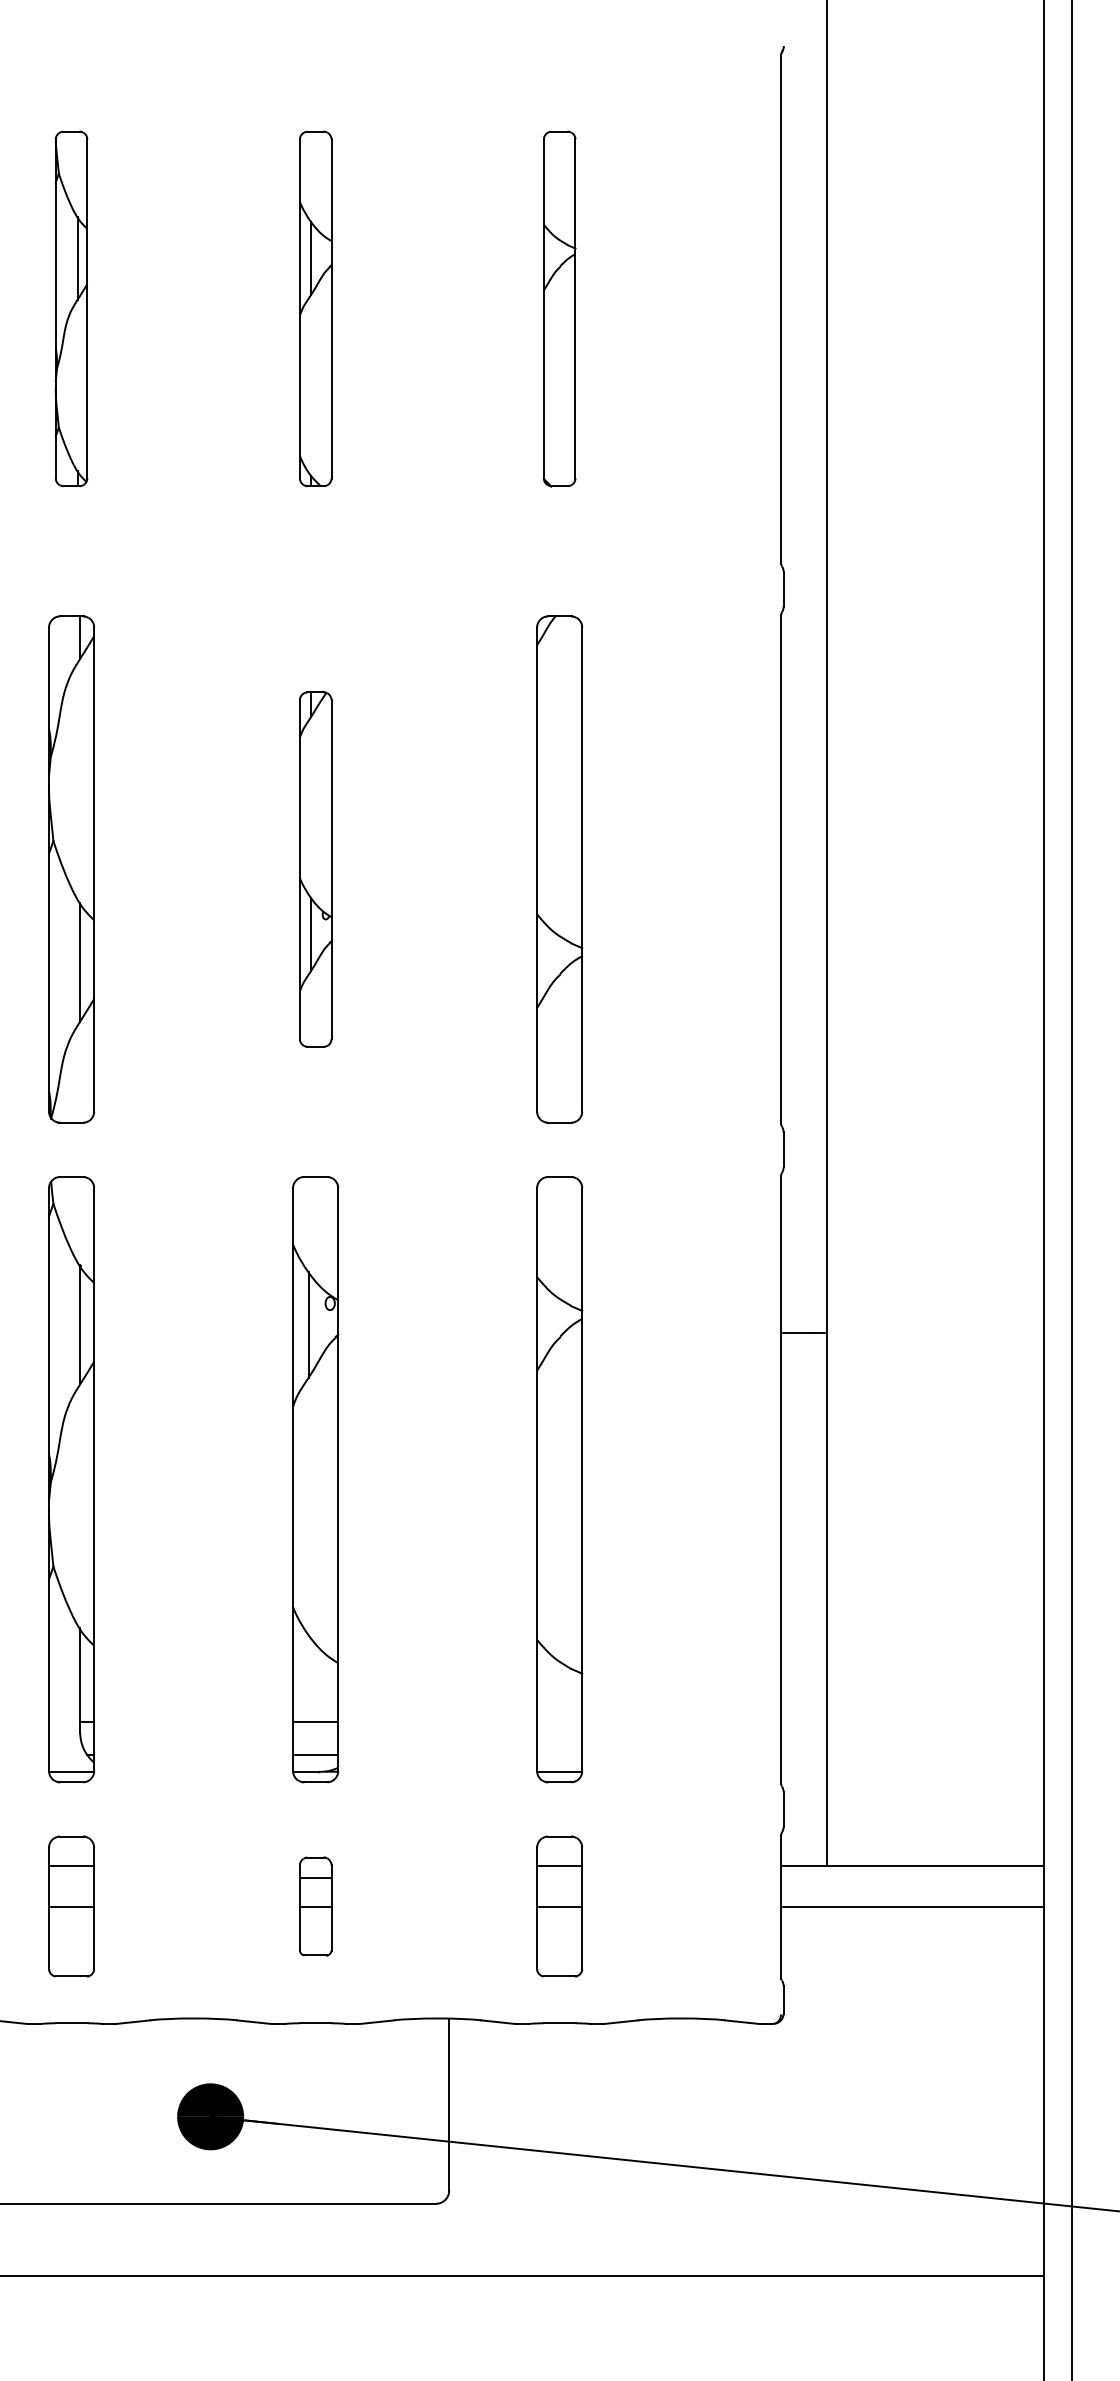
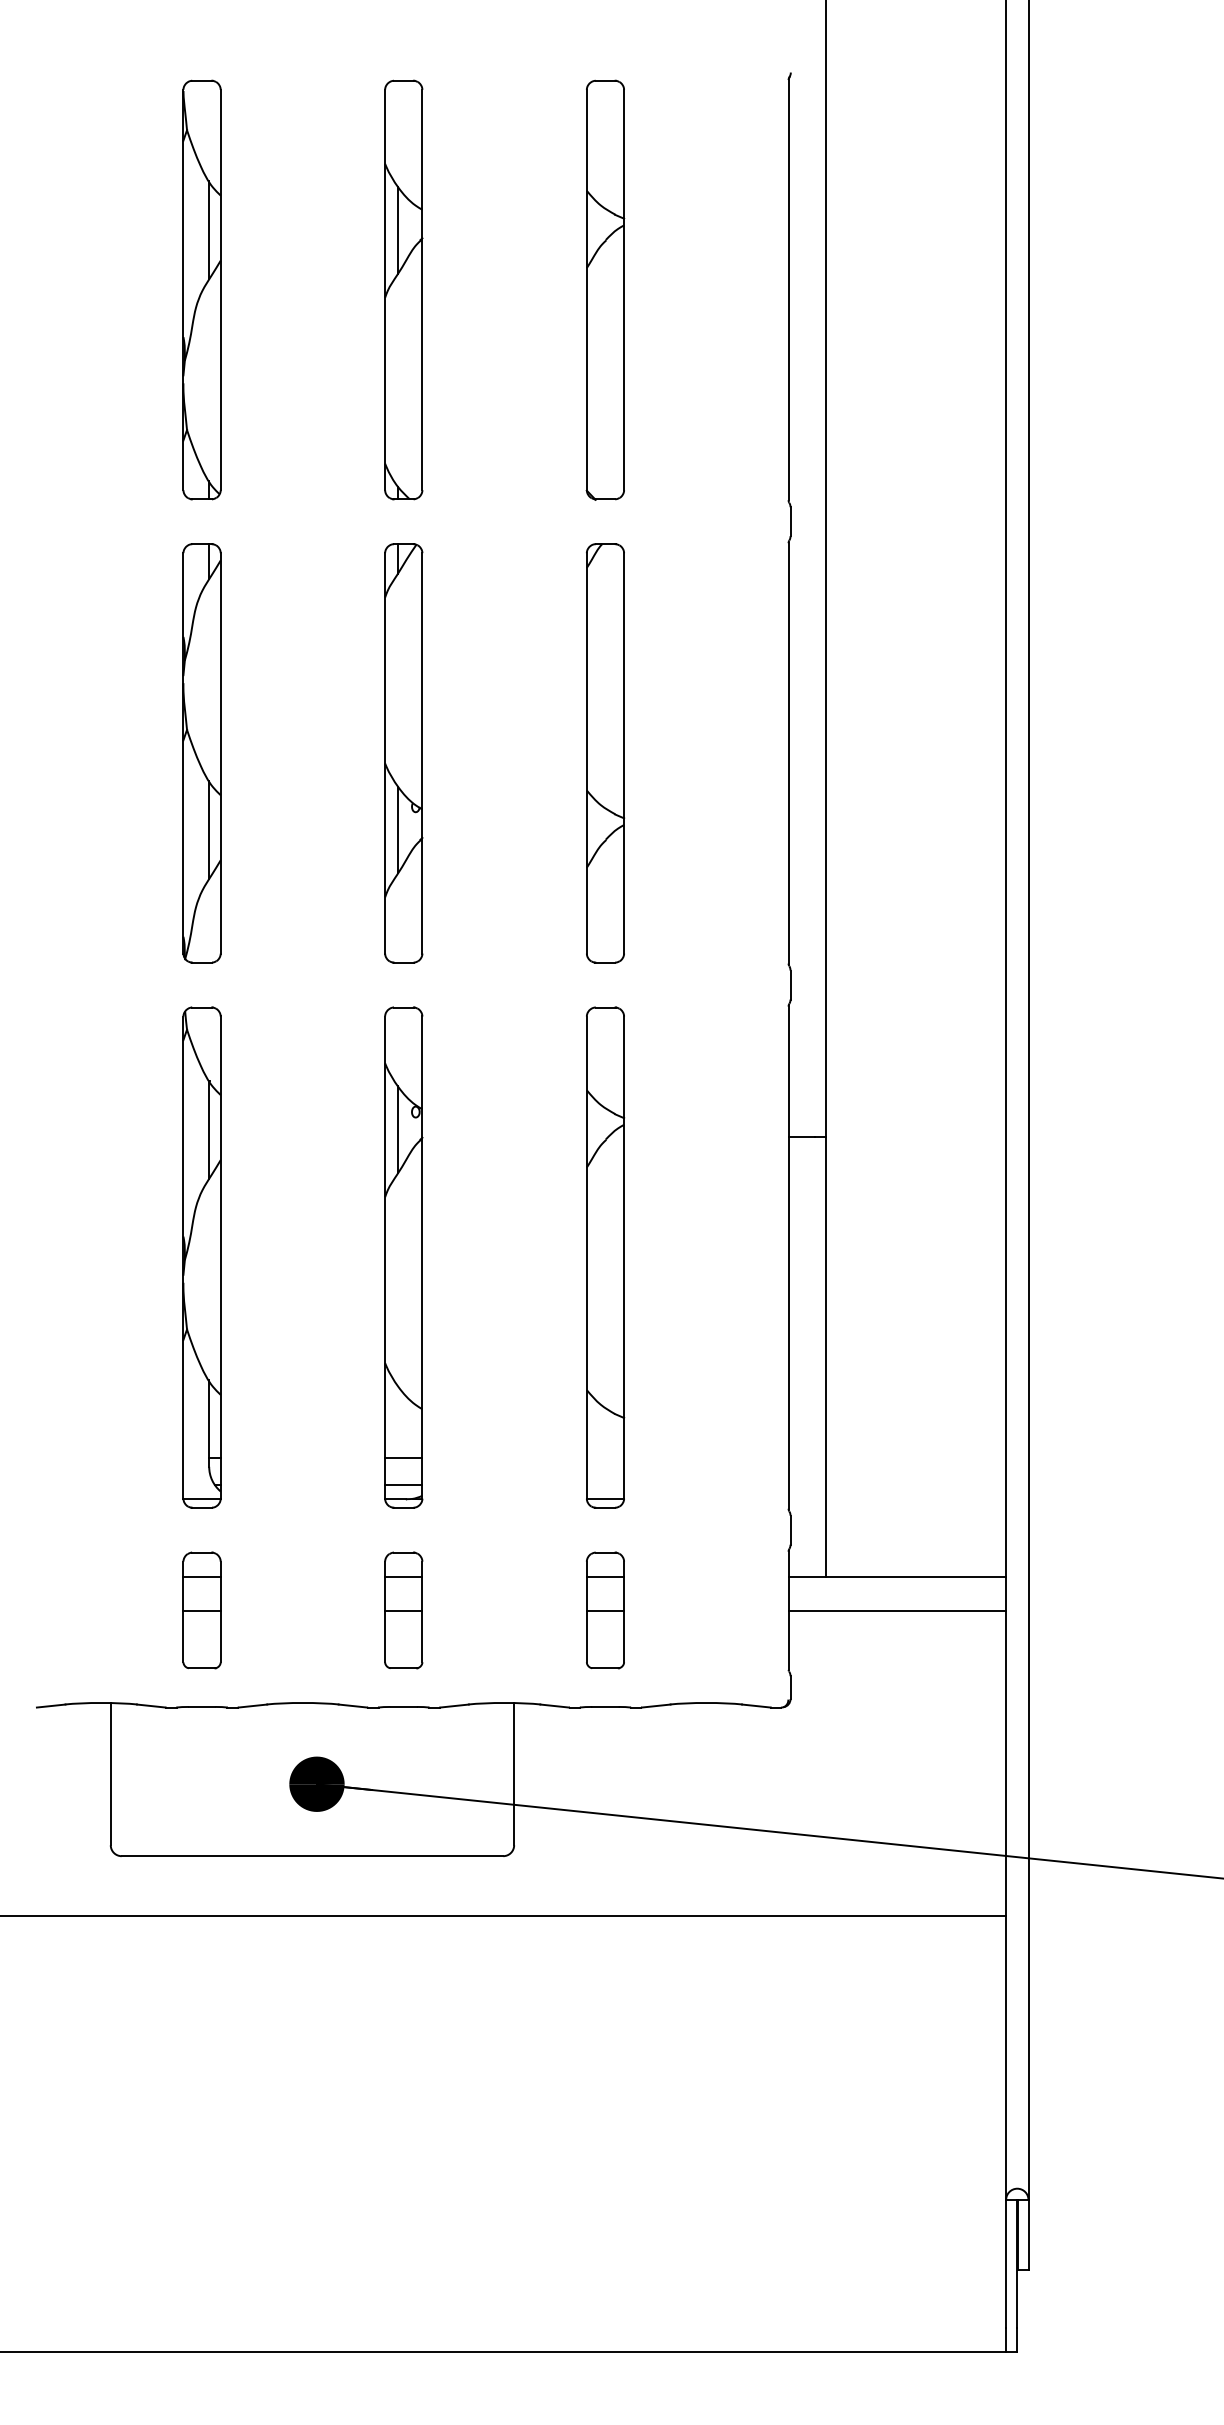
part: (70, 308) -> (201, 289), size x1.43
part: (315, 308) -> (403, 289), size x1.43
part: (559, 308) -> (605, 289), size x1.43
part: (315, 869) -> (403, 753), size x1.43
part: (315, 1906) -> (403, 1610), size x1.43

